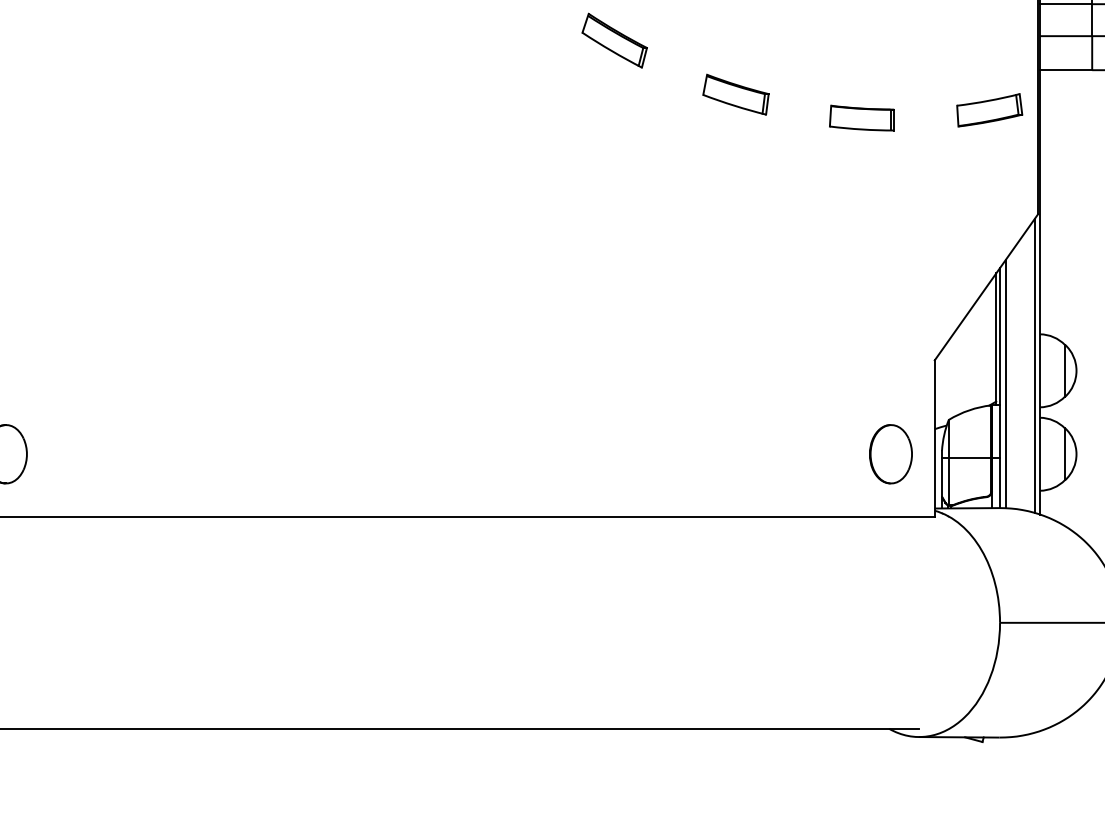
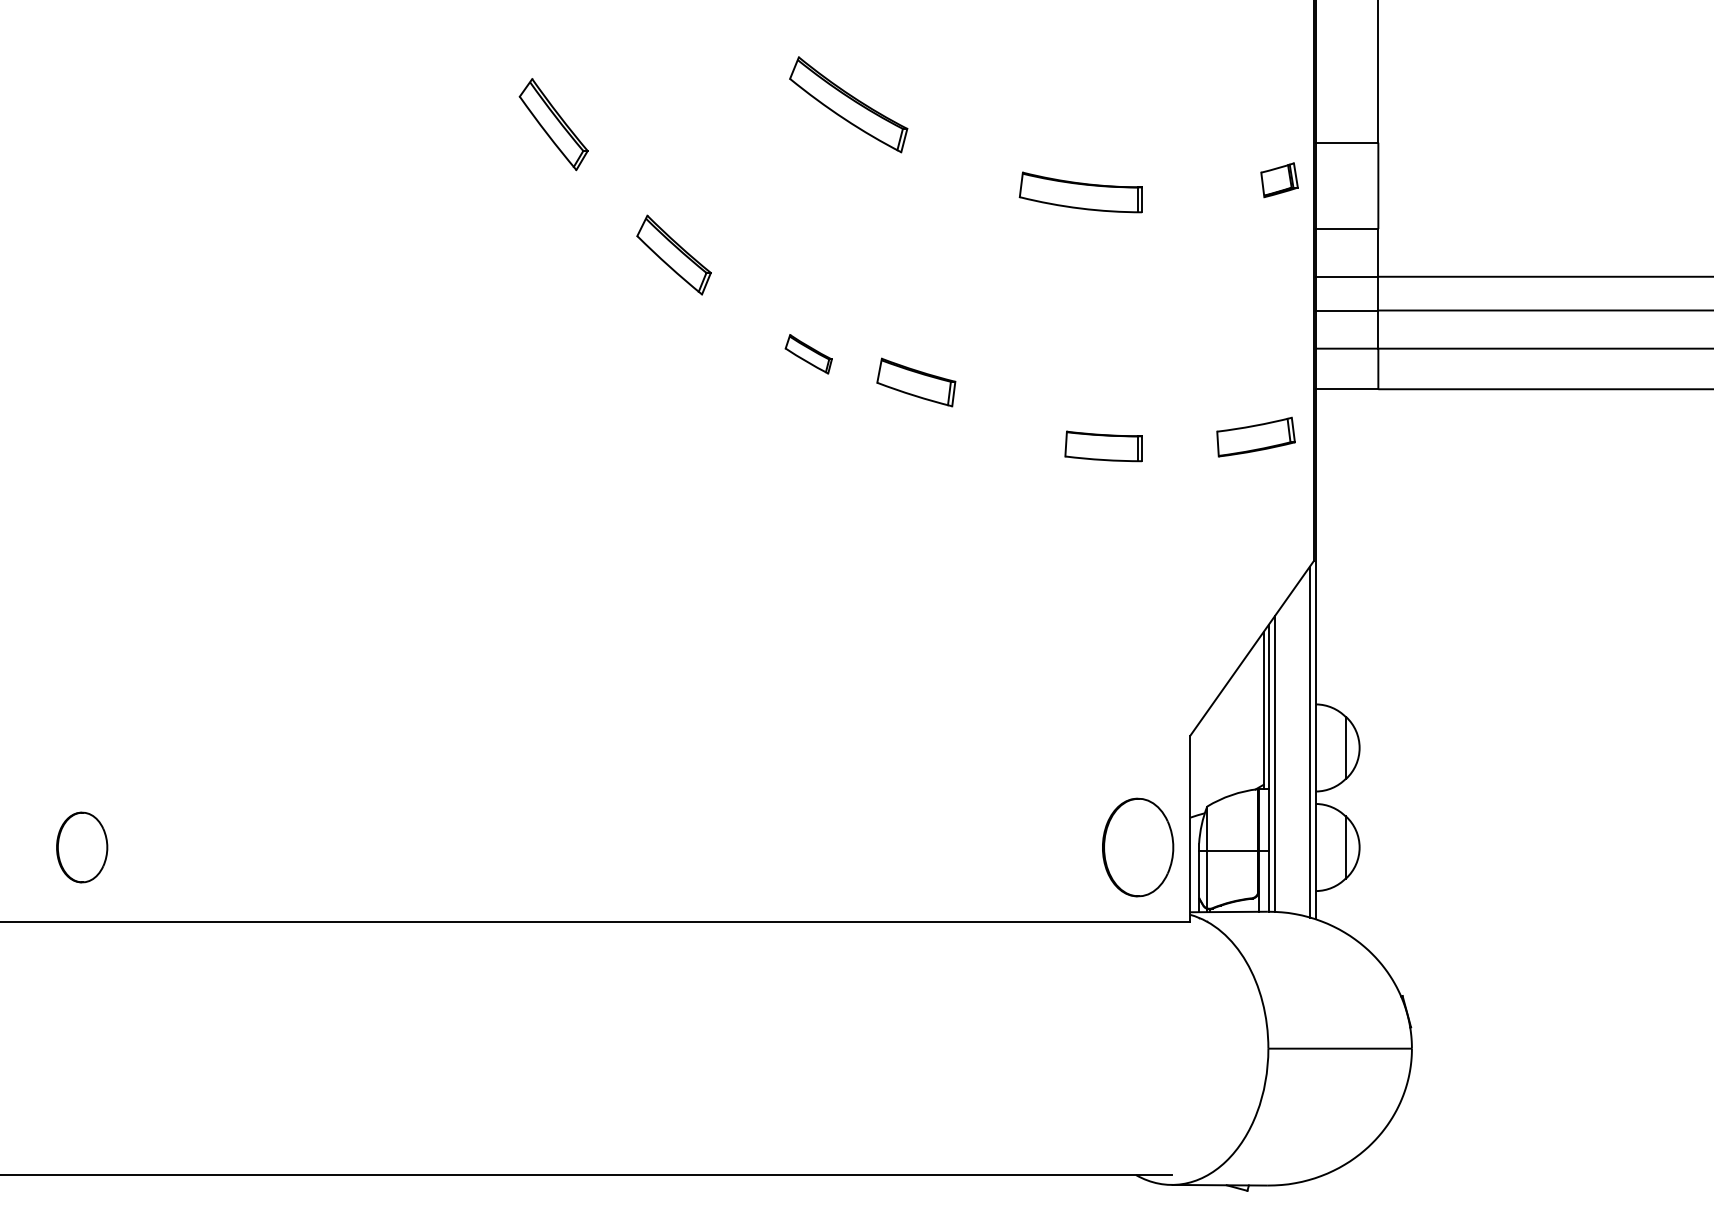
part: (614, 41) -> (808, 354), size x0.6
part: (736, 94) -> (916, 382), moved
part: (891, 454) -> (1138, 847), size x1.4

